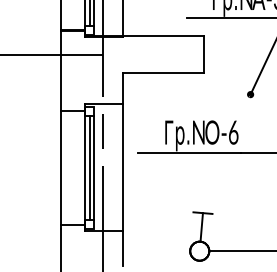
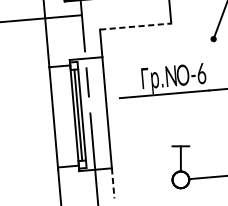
line: (163, 72) -> (135, 26), solid -> dashed
line: (122, 249) -> (113, 184), solid -> dashed

